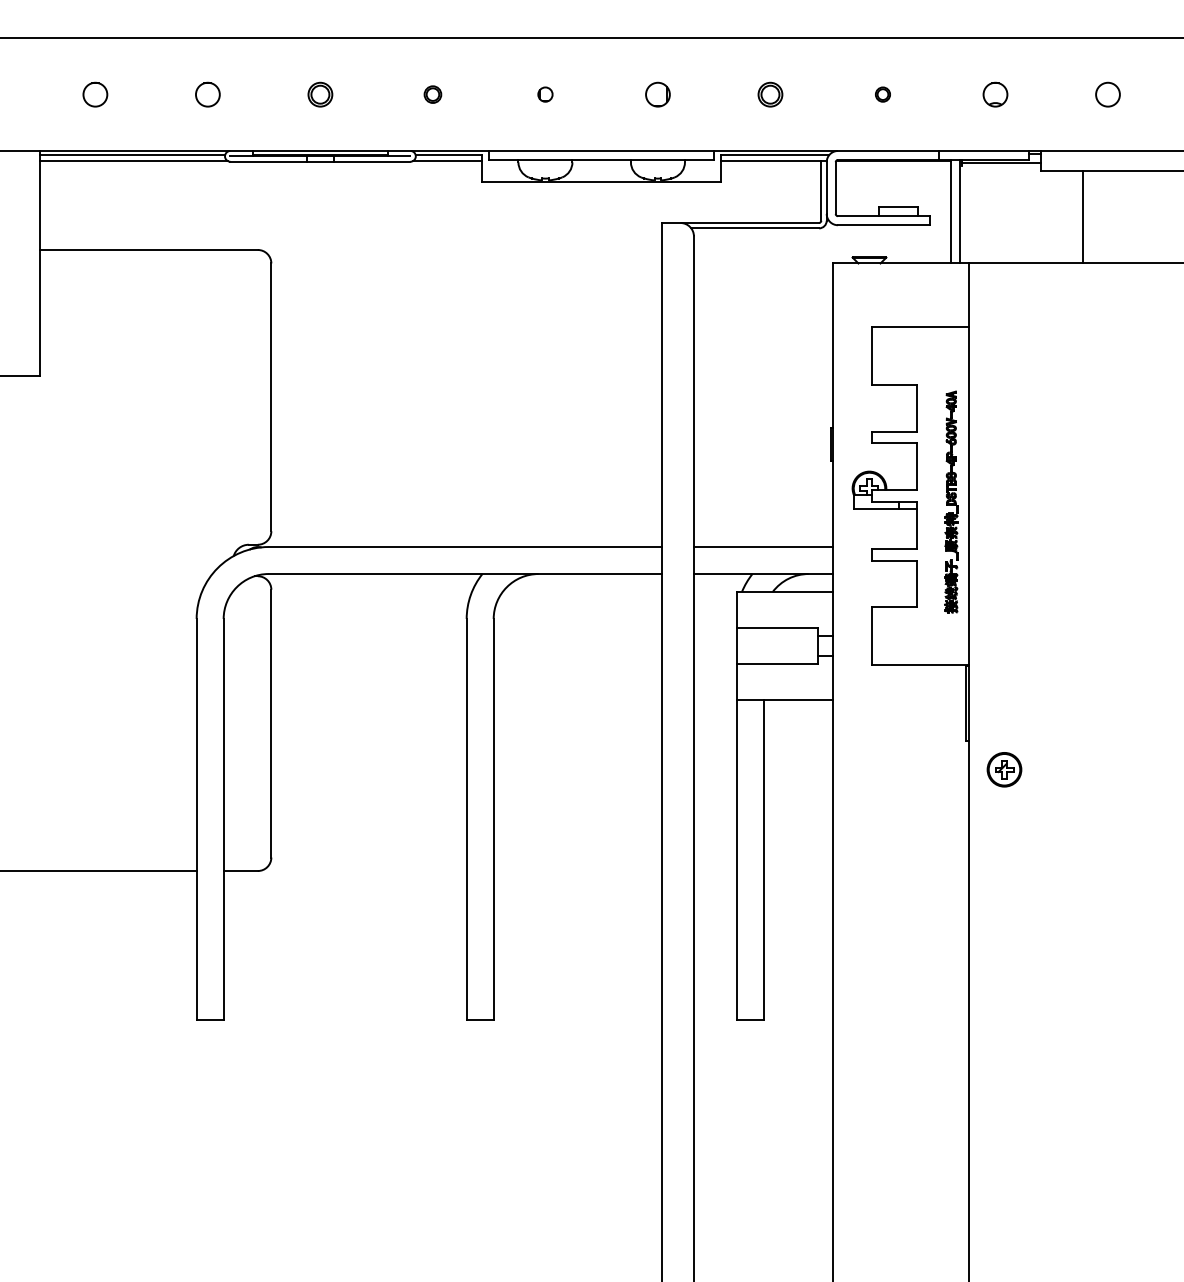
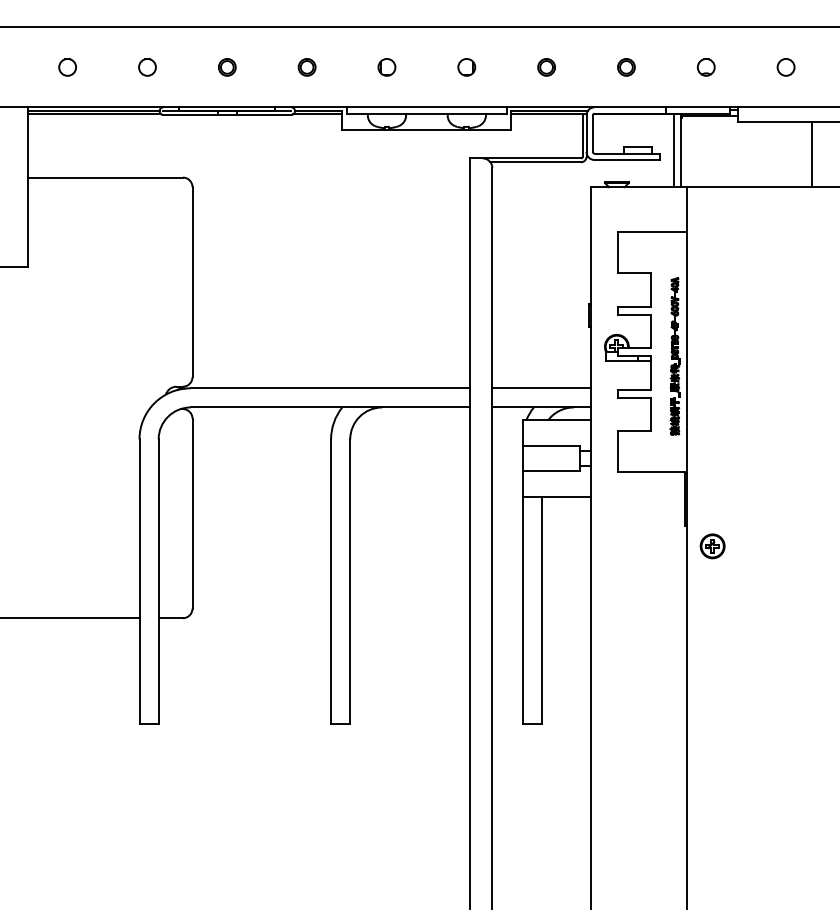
part: (432, 94) -> (306, 67), size x1.43
part: (545, 94) -> (387, 67), size x1.67
part: (882, 94) -> (626, 67), size x1.67
line: (1083, 217) -> (811, 154), moved

